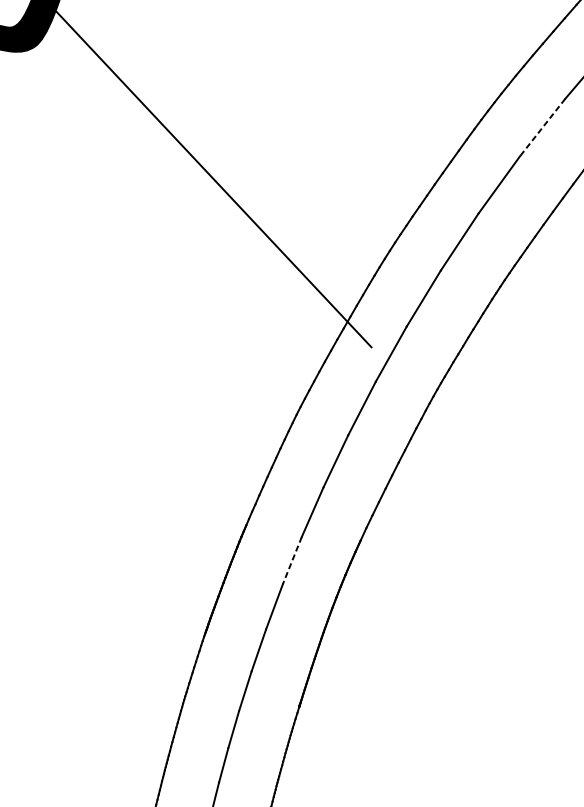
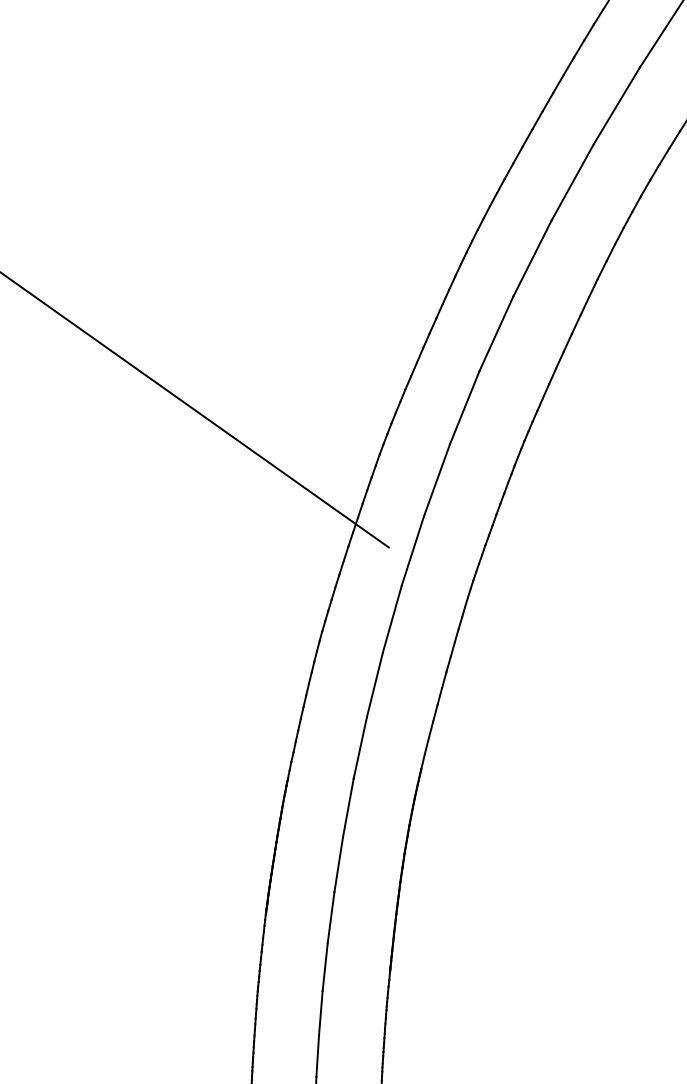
line: (542, 128) -> (532, 259), dashed -> solid
line: (292, 561) -> (348, 808), dashed -> solid

